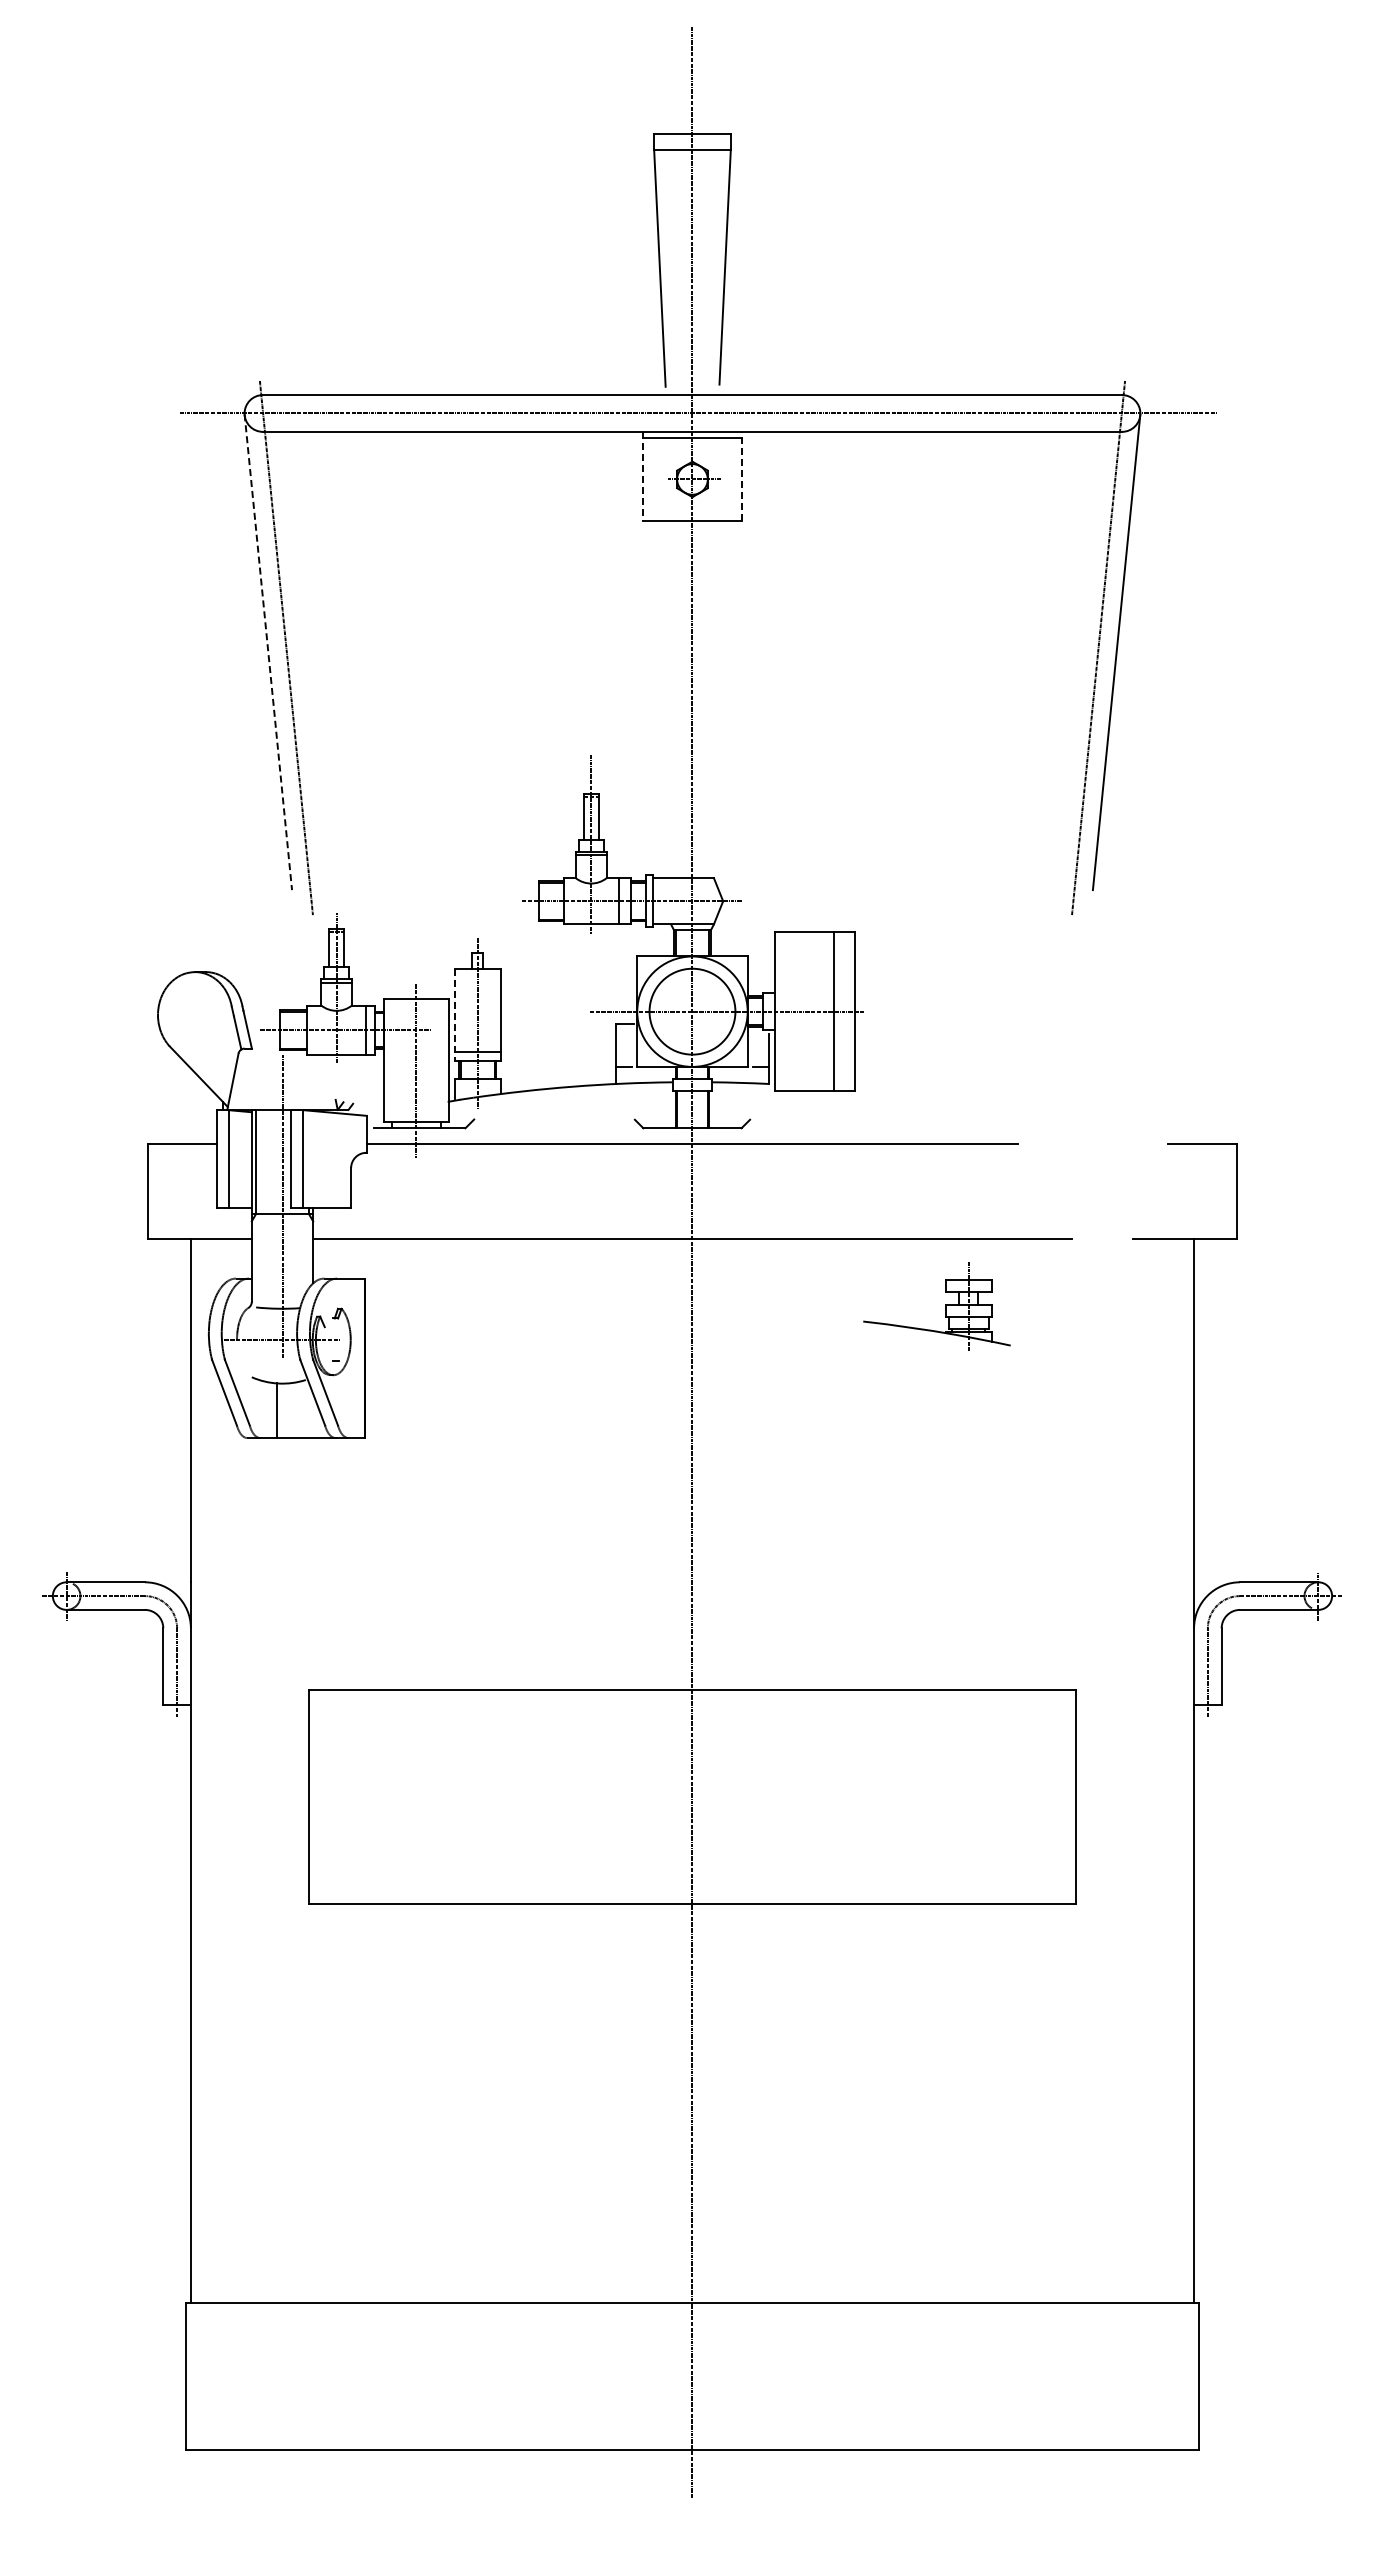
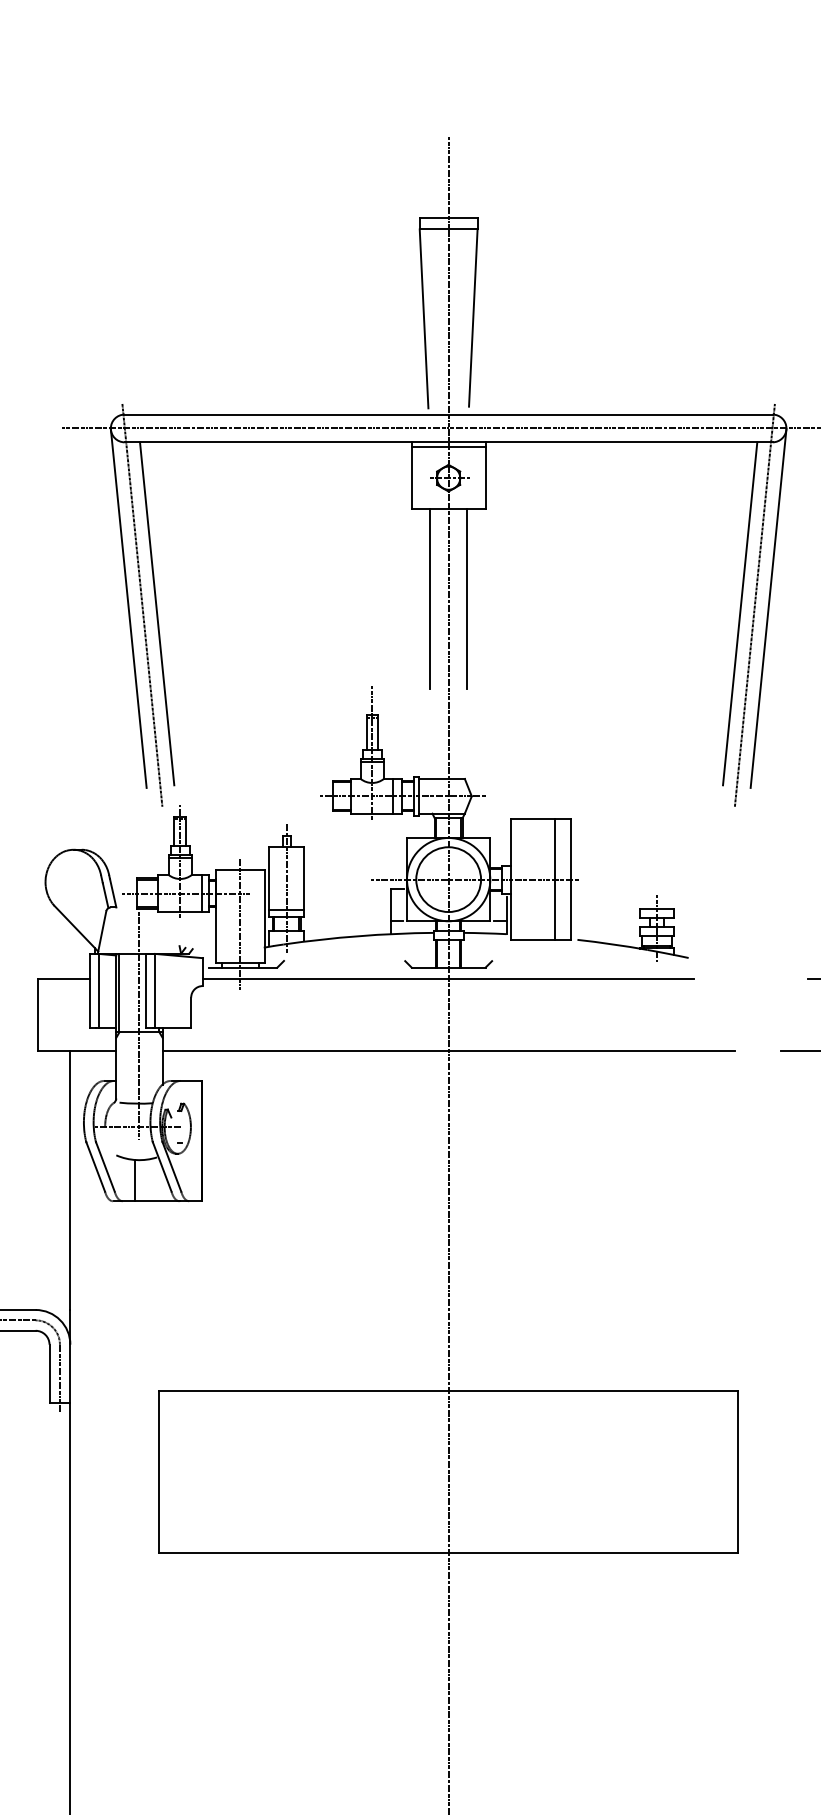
line: (741, 475) -> (485, 475), dashed -> solid
line: (643, 476) -> (411, 475), dashed -> solid
line: (667, 639) -> (429, 598), added
line: (717, 639) -> (467, 598), added
line: (268, 652) -> (128, 608), dashed -> solid
line: (305, 658) -> (156, 613), added
line: (1078, 658) -> (739, 613), added
line: (454, 1015) -> (269, 882), dashed -> solid
part: (945, 1306) -> (639, 928), moved

